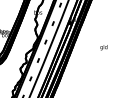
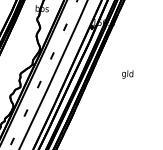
text: (103, 47) -> (127, 74), moved

